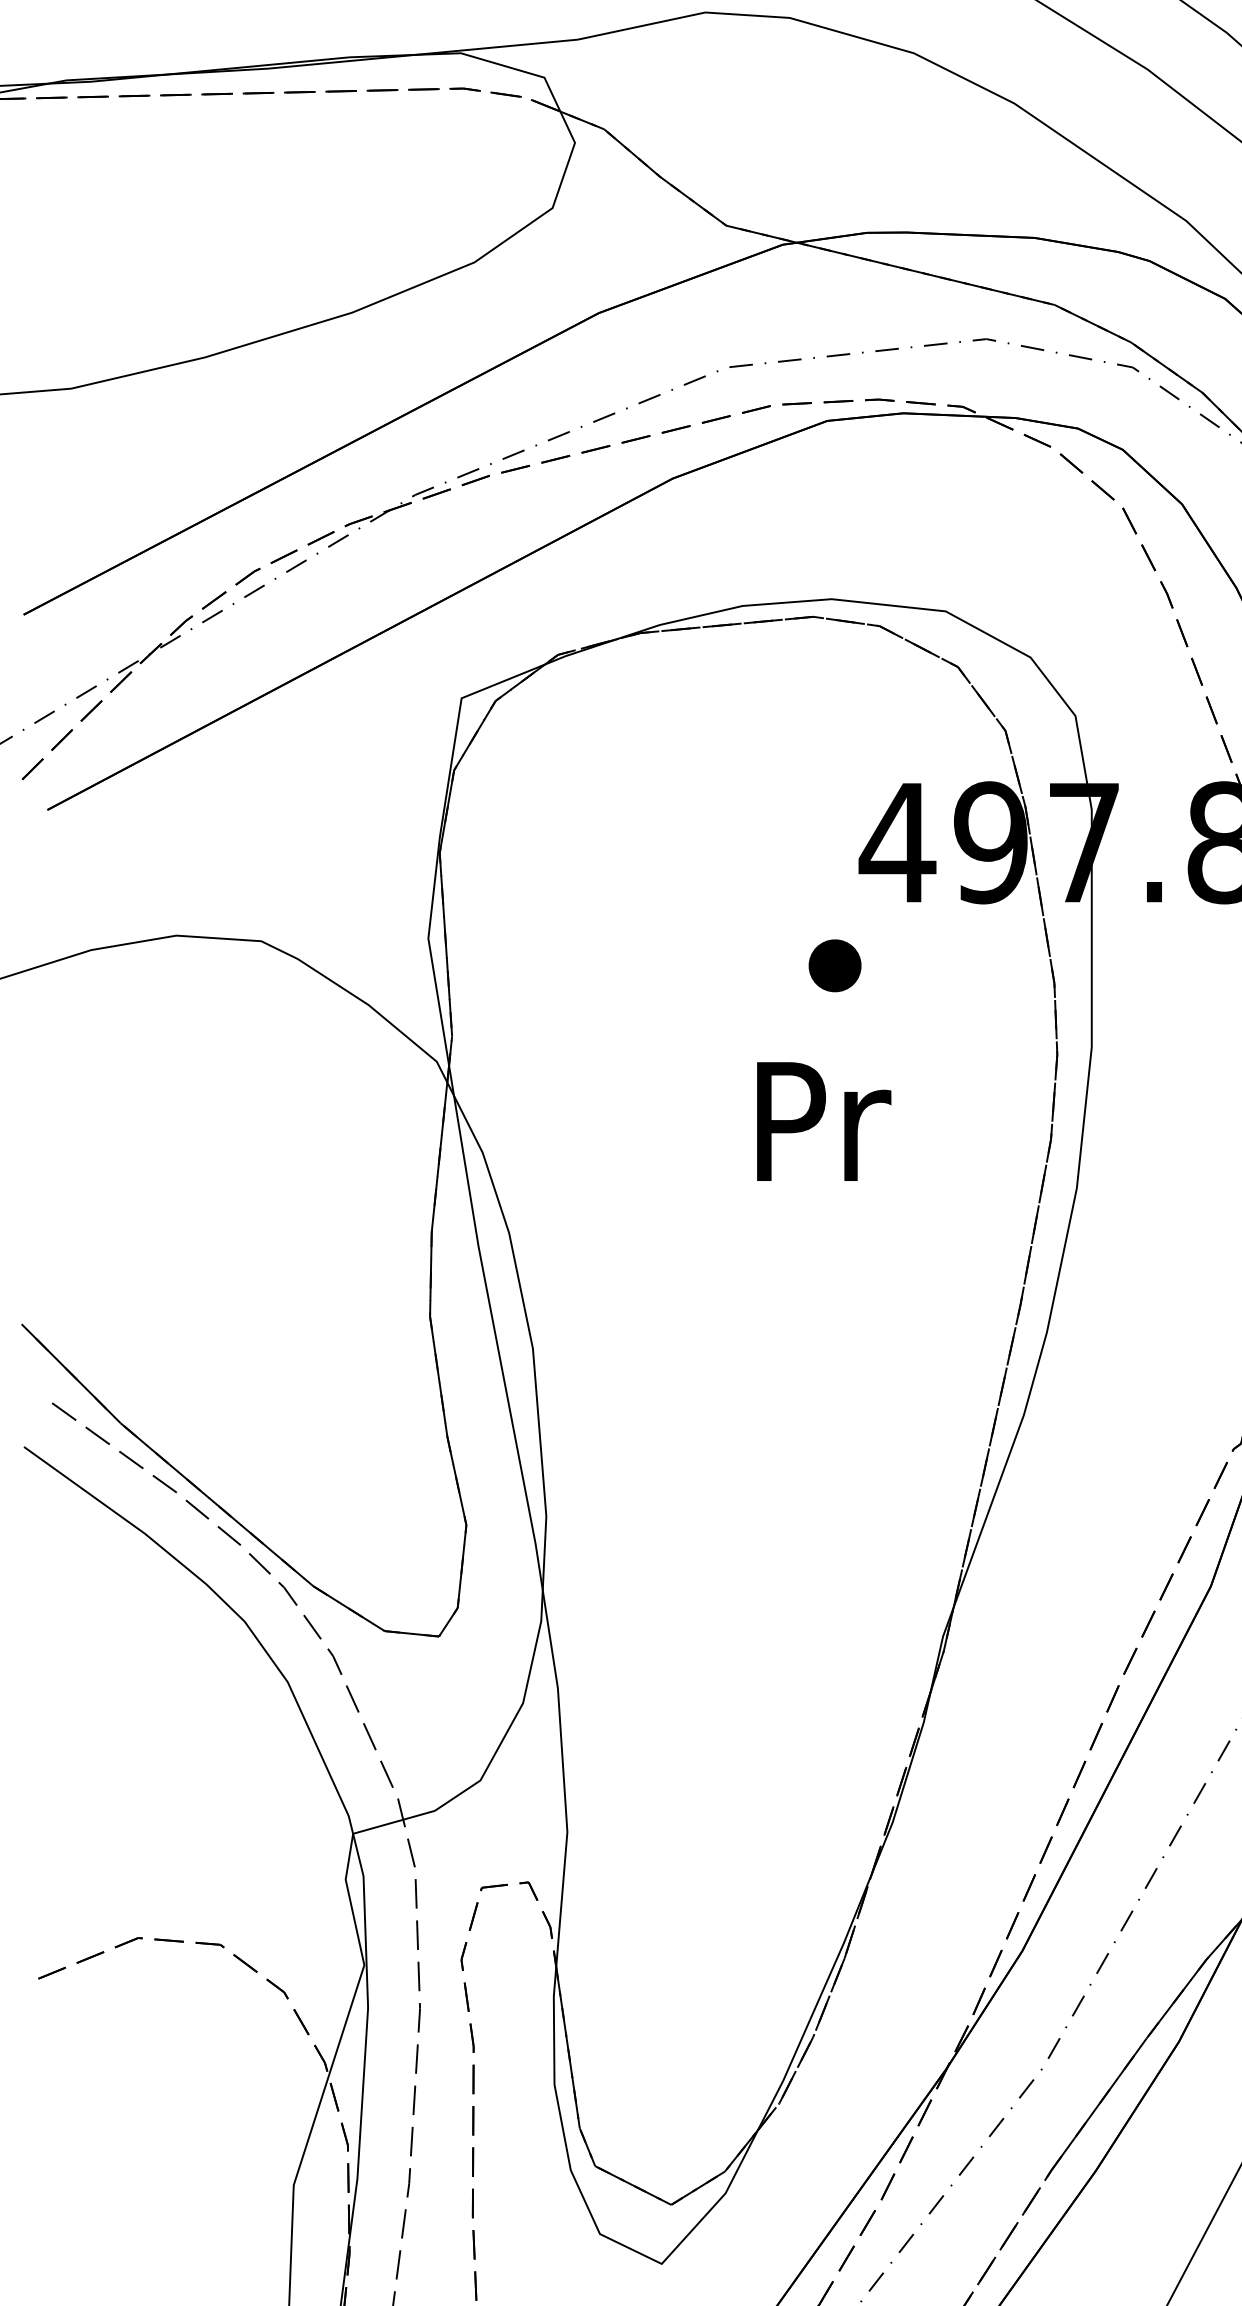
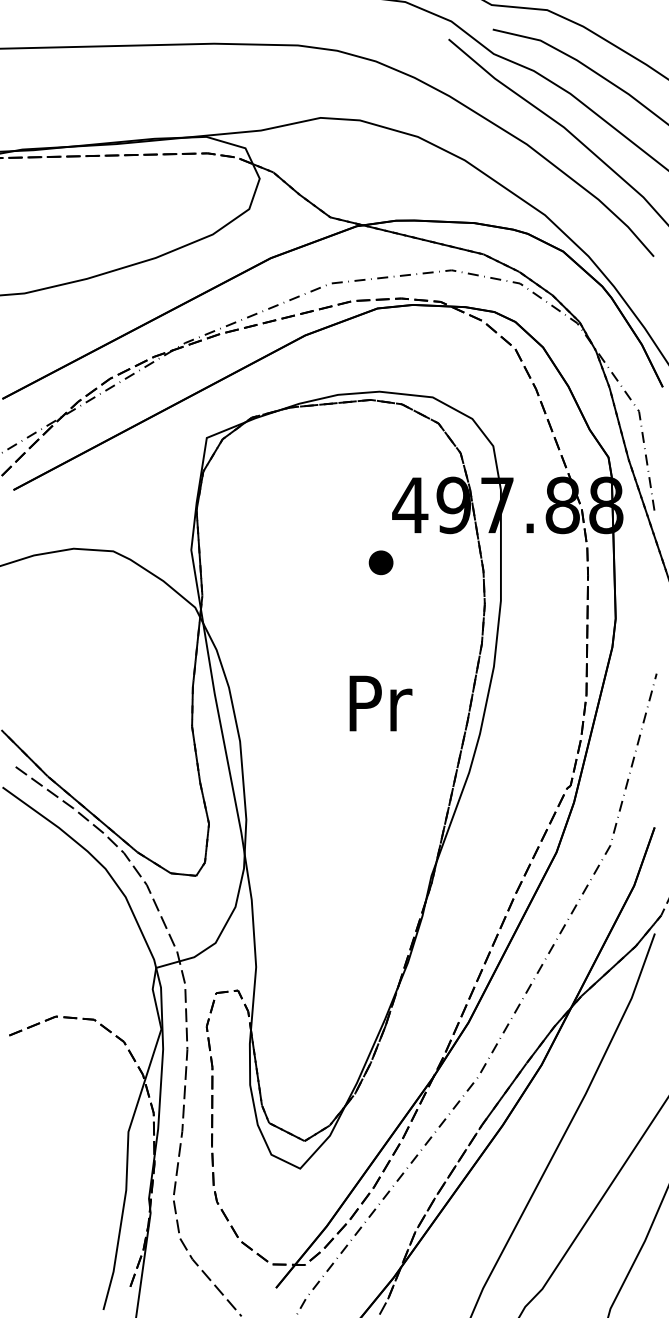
text: (823, 1121) -> (380, 703), moved

